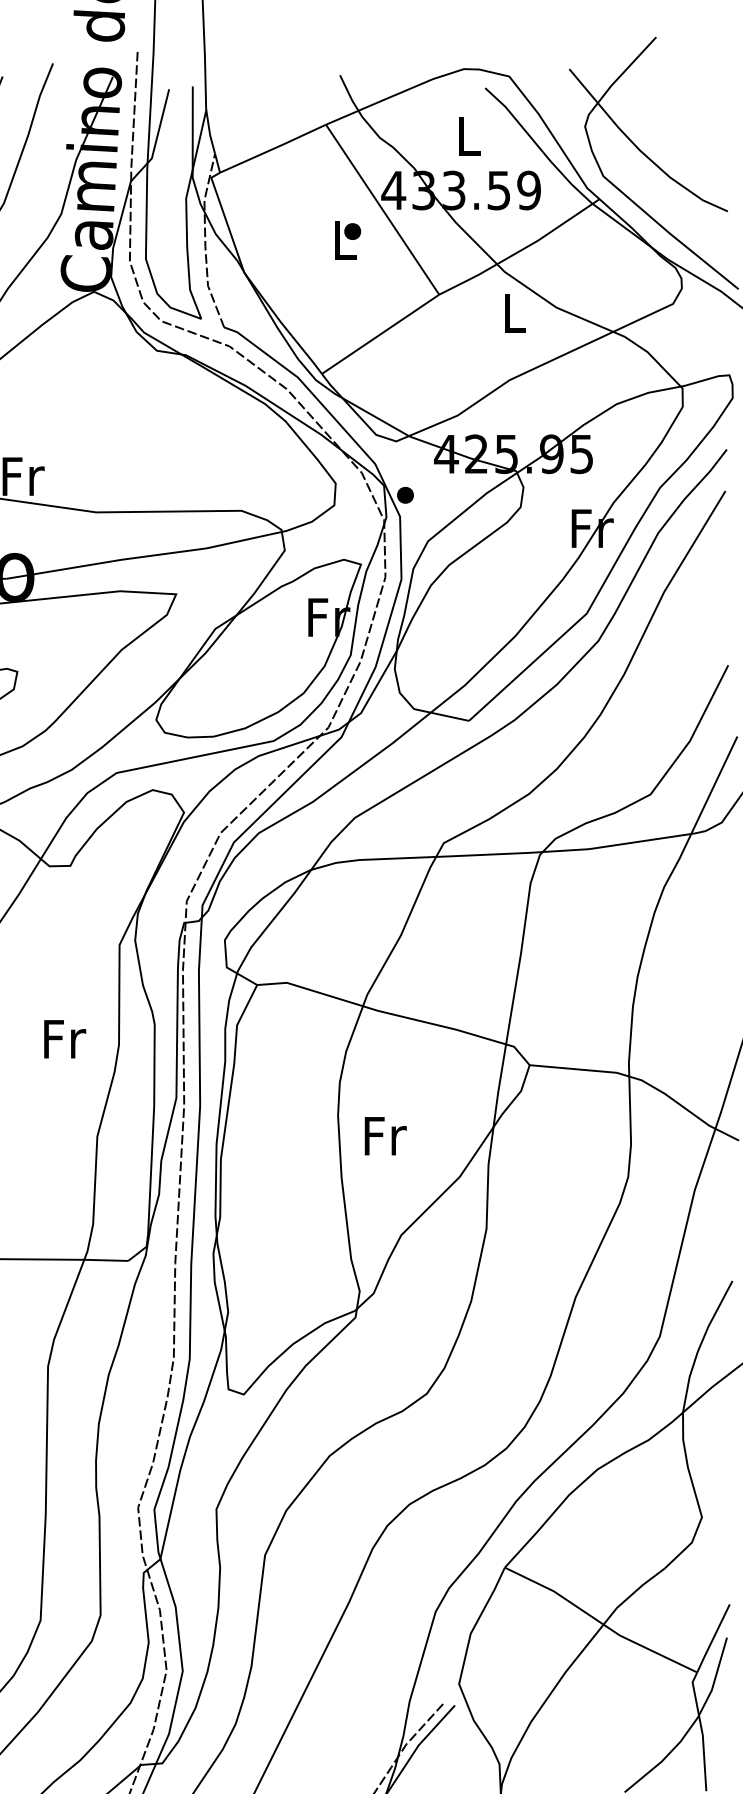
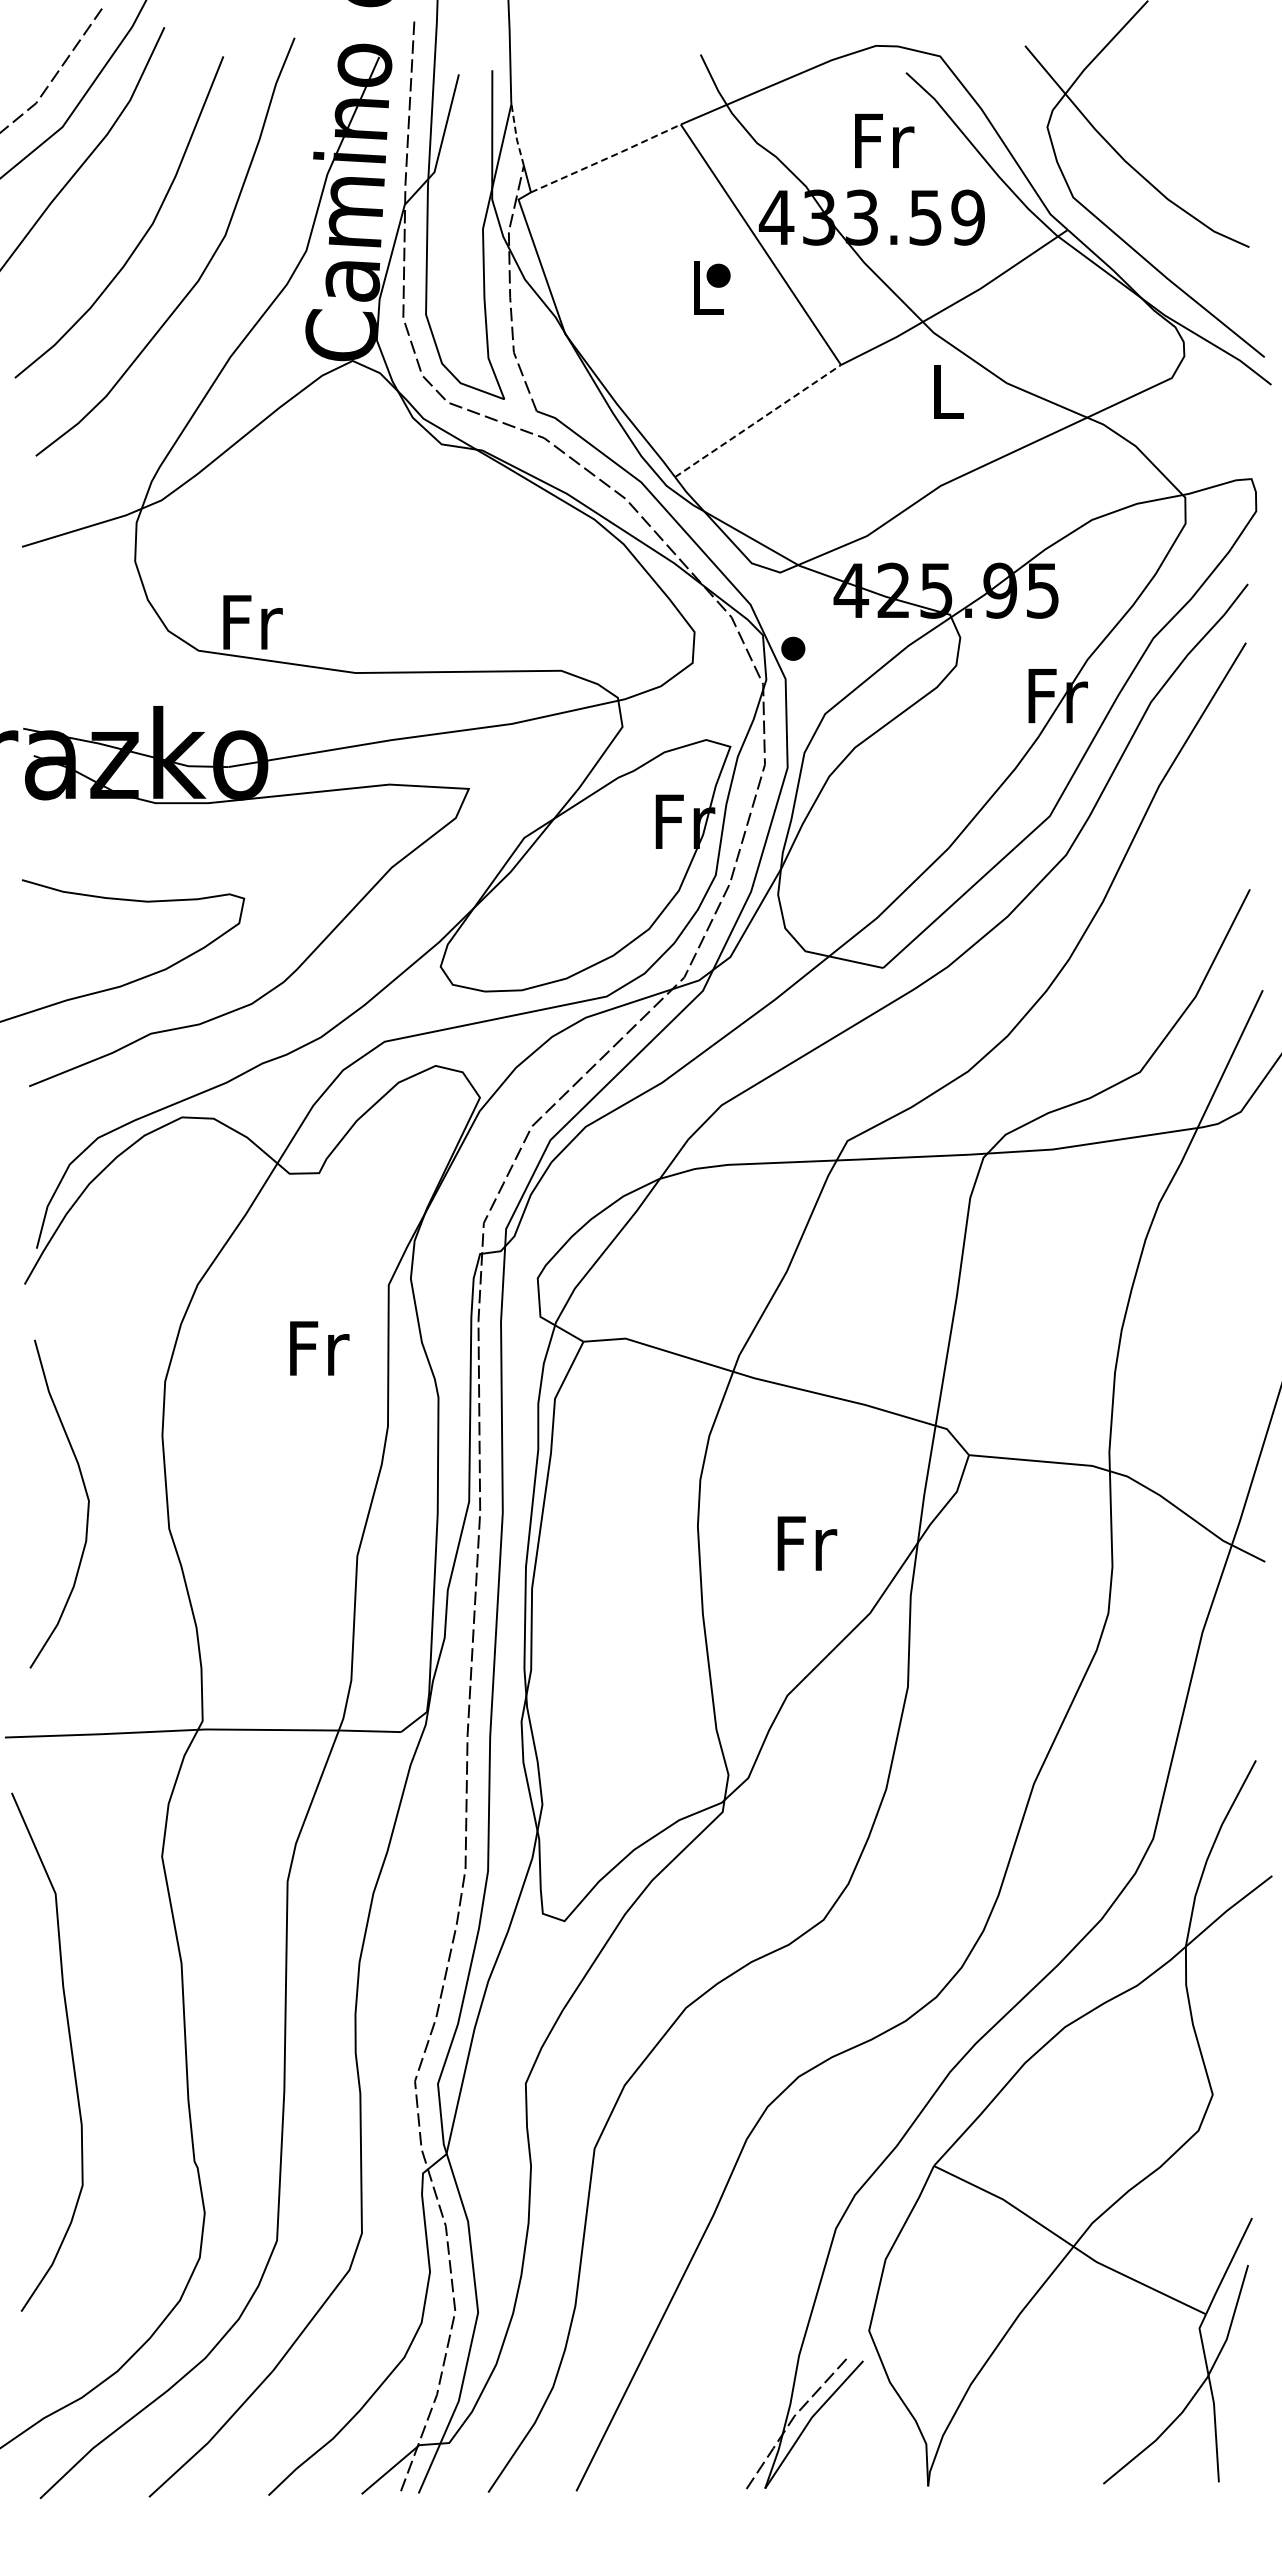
line: (209, 132) -> (516, 135), solid -> dashed
text: (469, 136) -> (884, 140), L -> Fr
line: (273, 148) -> (606, 158), solid -> dashed
line: (380, 333) -> (758, 420), solid -> dashed
text: (64, 1039) -> (319, 1348), moved
text: (385, 1136) -> (807, 1543), moved

